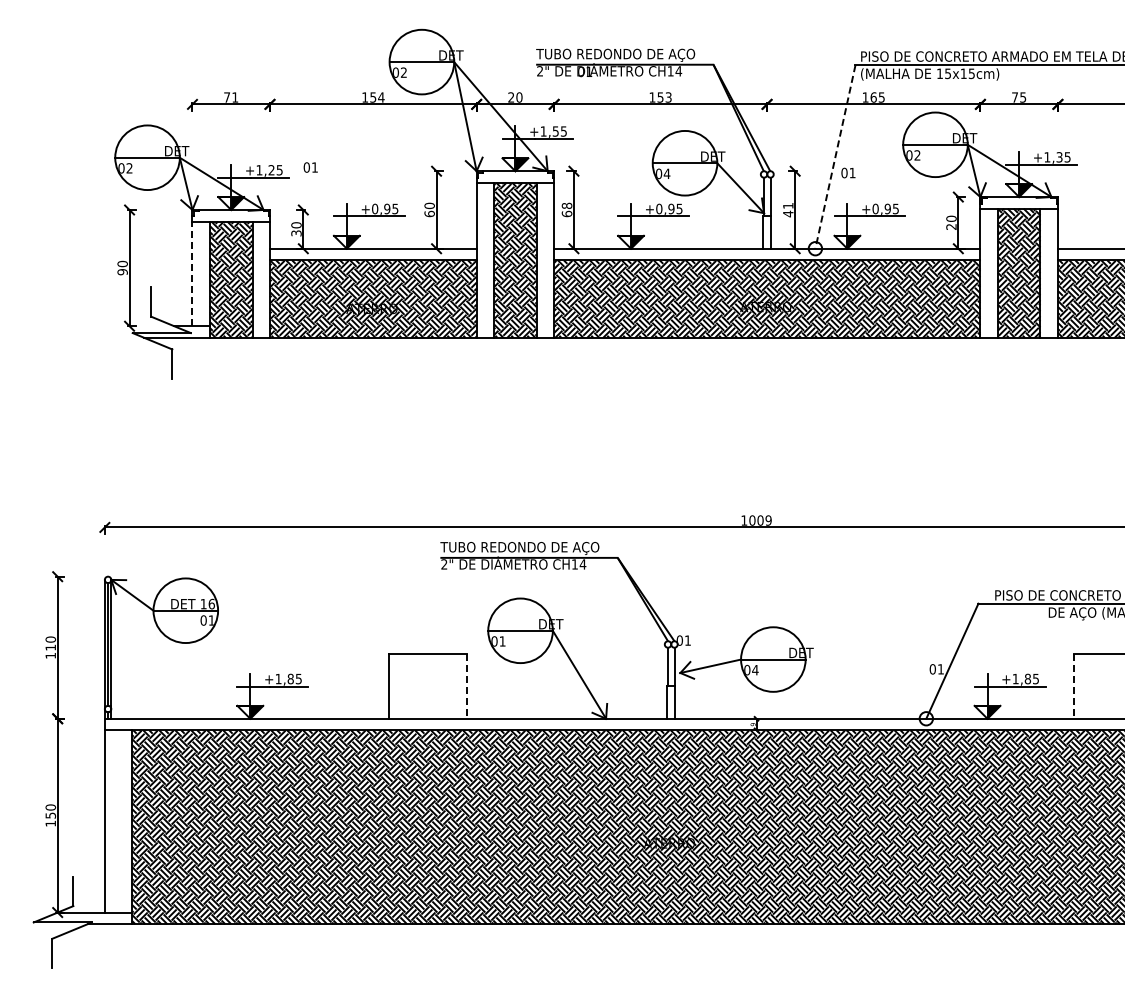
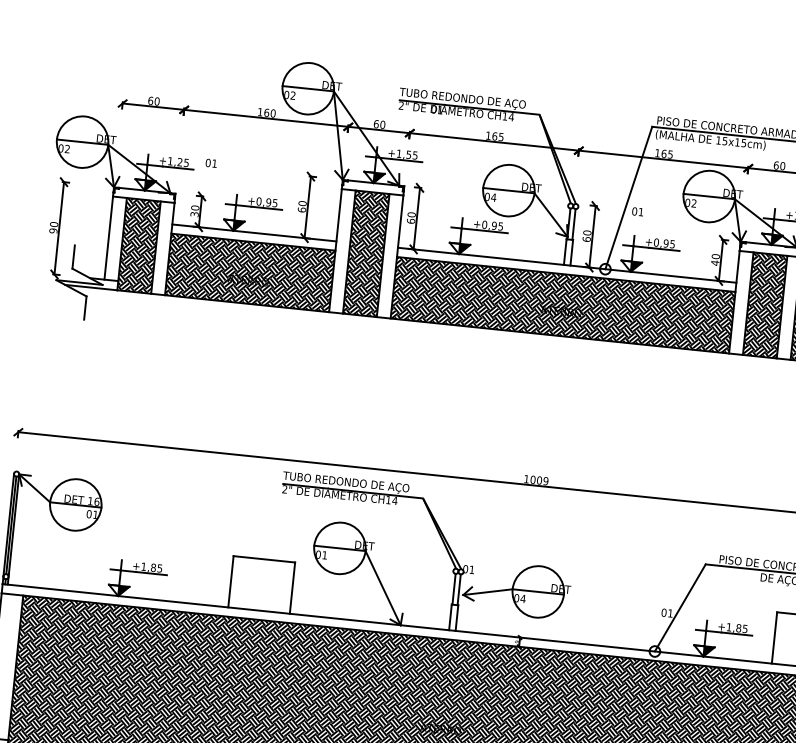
text: (231, 97) -> (154, 101), 71 -> 60
text: (377, 97) -> (270, 113), 154 -> 160
text: (511, 97) -> (376, 124), 20 -> 60
text: (664, 97) -> (497, 136), 153 -> 165
text: (1019, 97) -> (779, 165), 75 -> 60
line: (835, 157) -> (628, 198), dashed -> solid
text: (567, 205) -> (412, 214), 68 -> 60
text: (788, 209) -> (587, 235), 41 -> 60
text: (951, 226) -> (715, 262), 20 -> 40
line: (192, 273) -> (108, 237), dashed -> solid
line: (466, 686) -> (292, 588), dashed -> solid
line: (1073, 686) -> (774, 637), dashed -> solid

